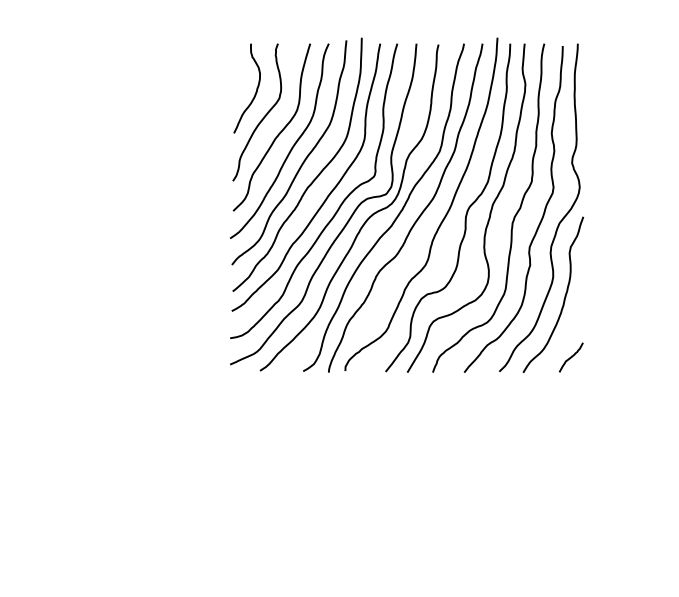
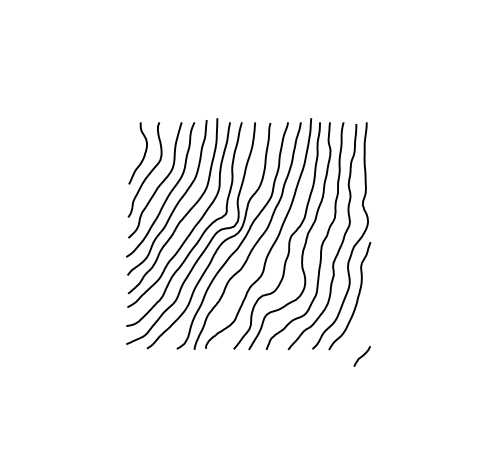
curve: (570, 357) -> (361, 356), moved

